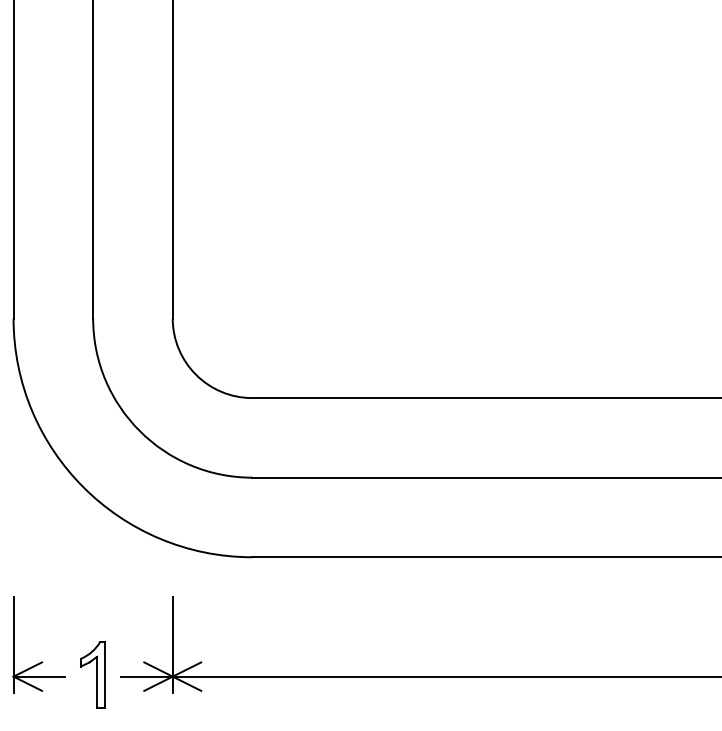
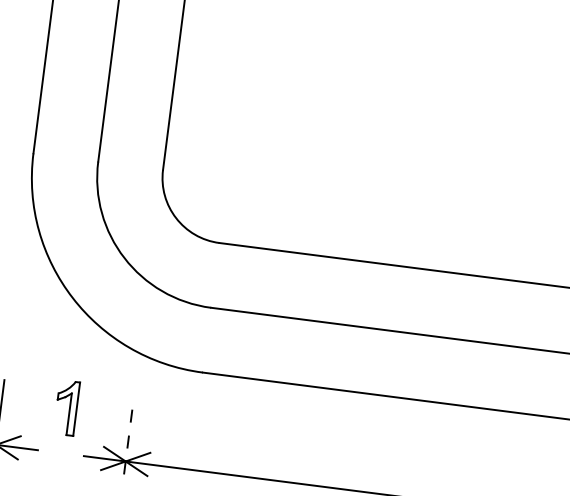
line: (172, 644) -> (128, 435), solid -> dashed
part: (92, 674) -> (66, 407), moved

